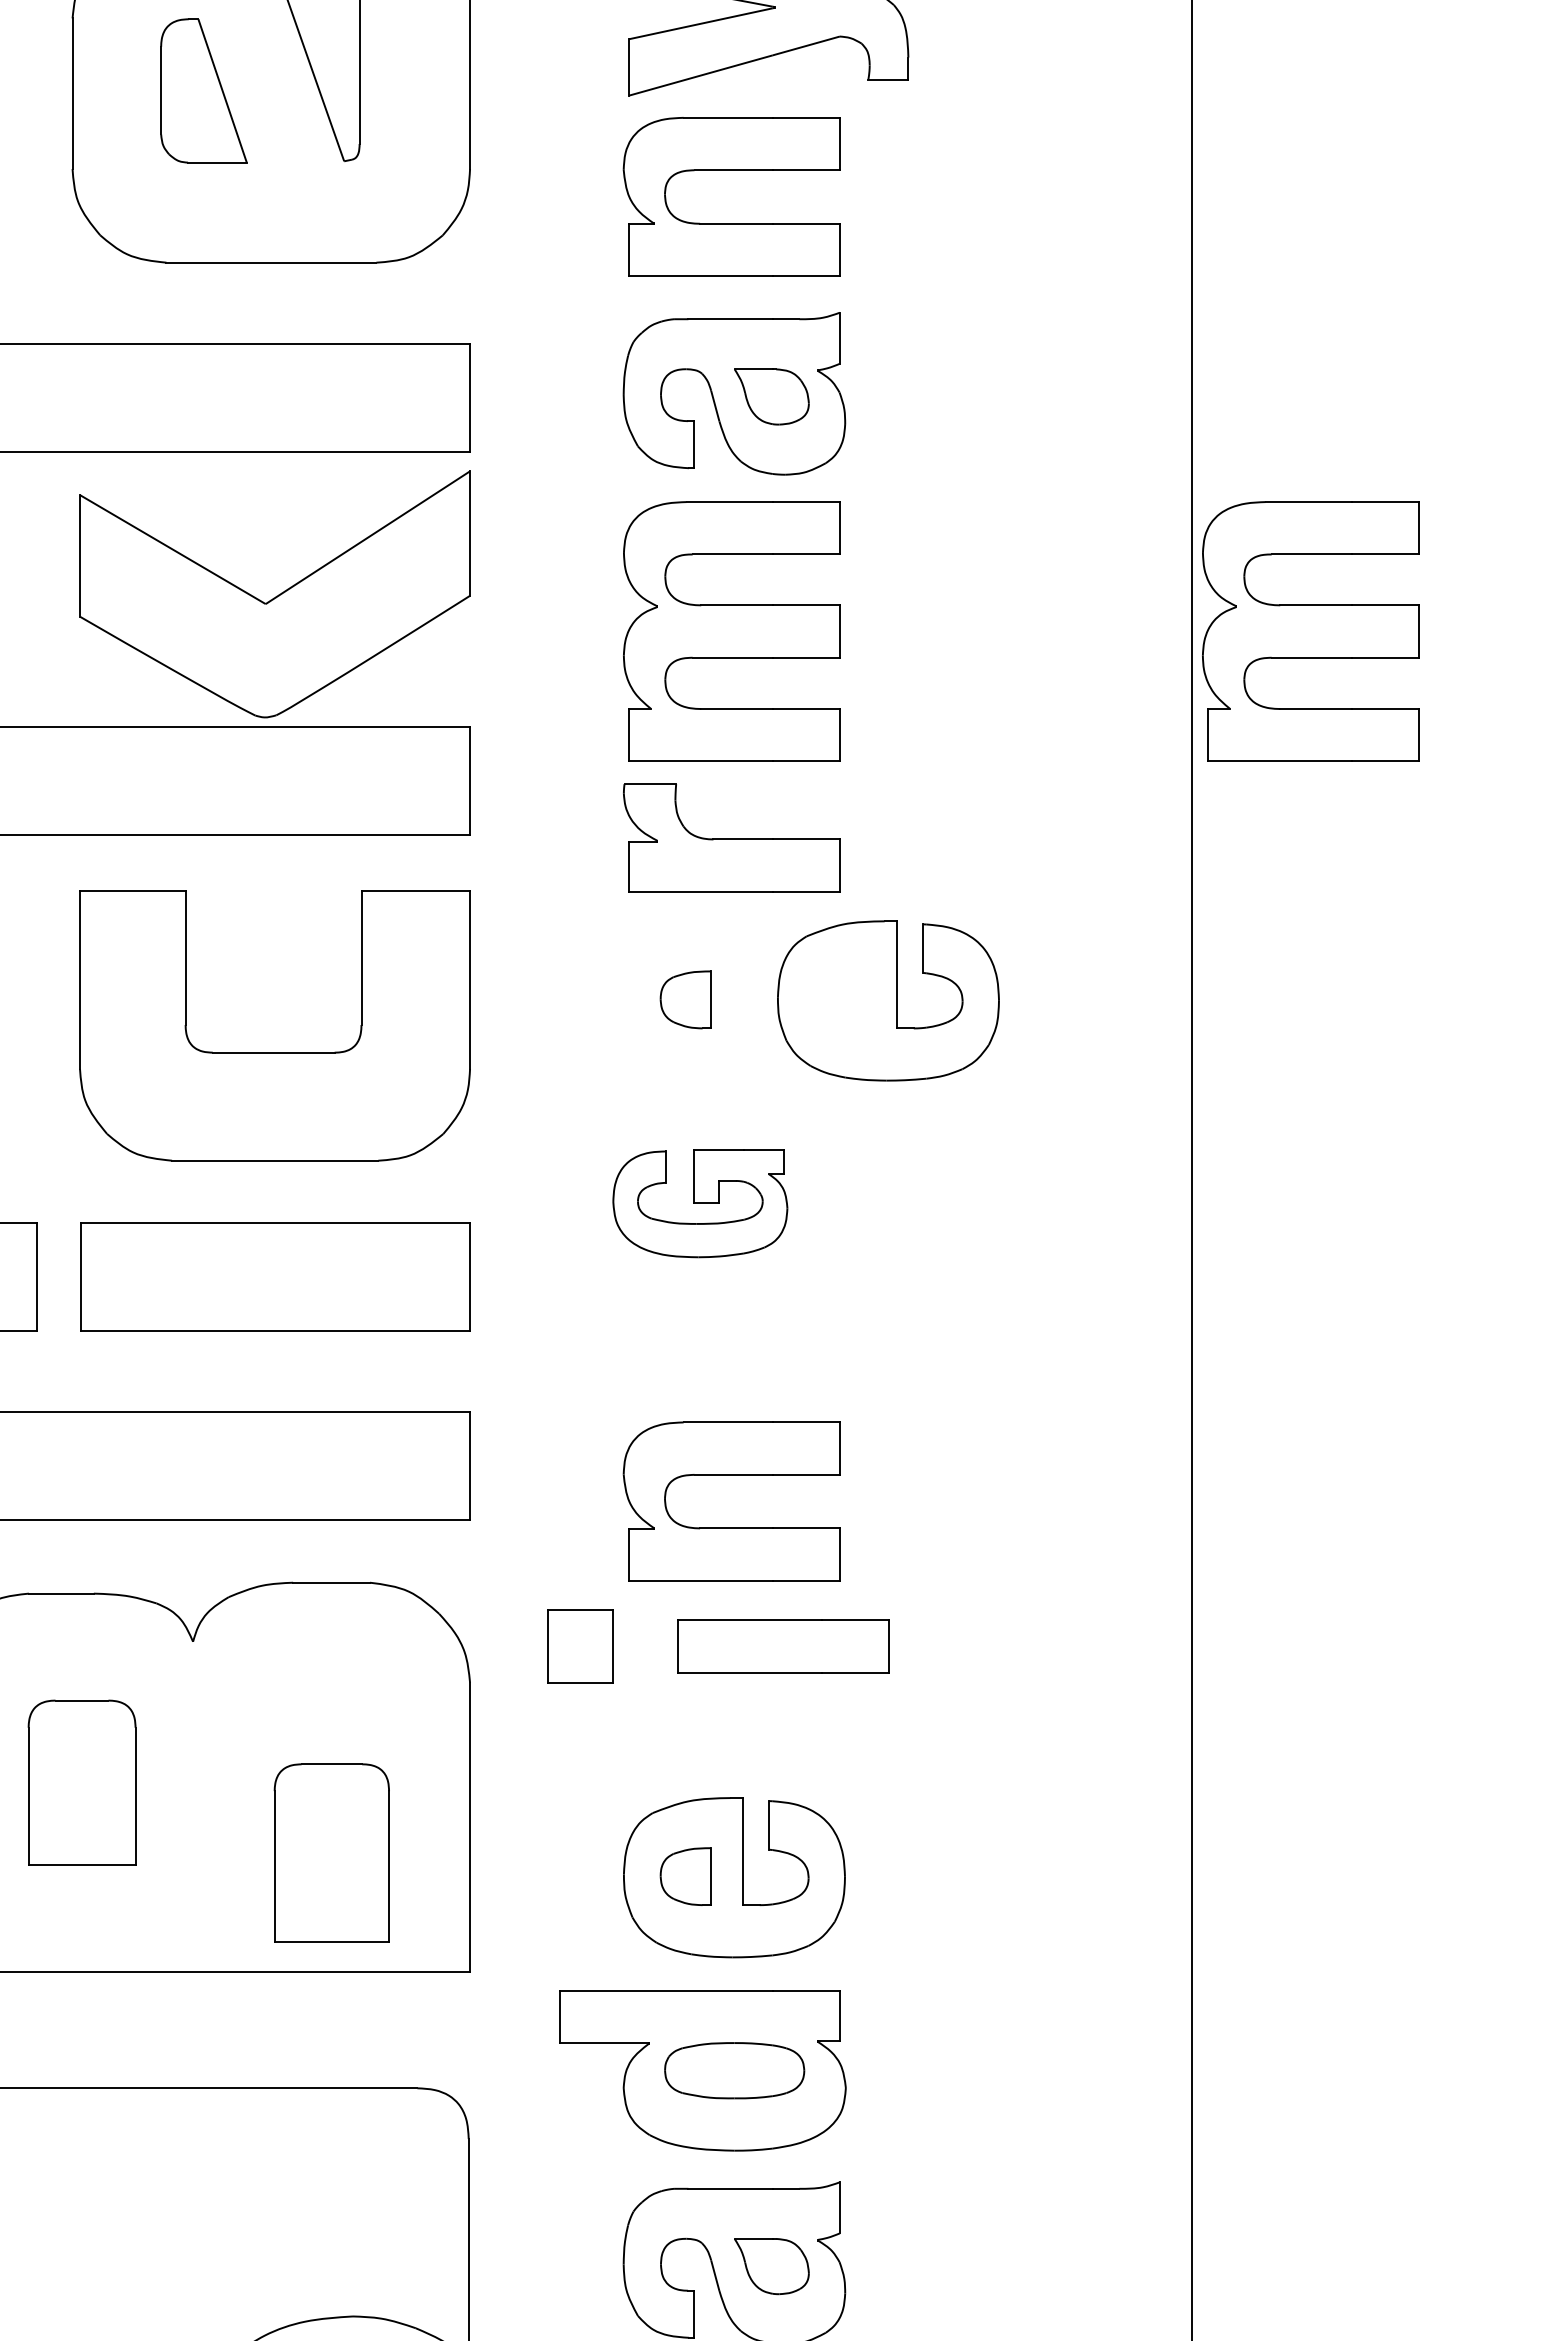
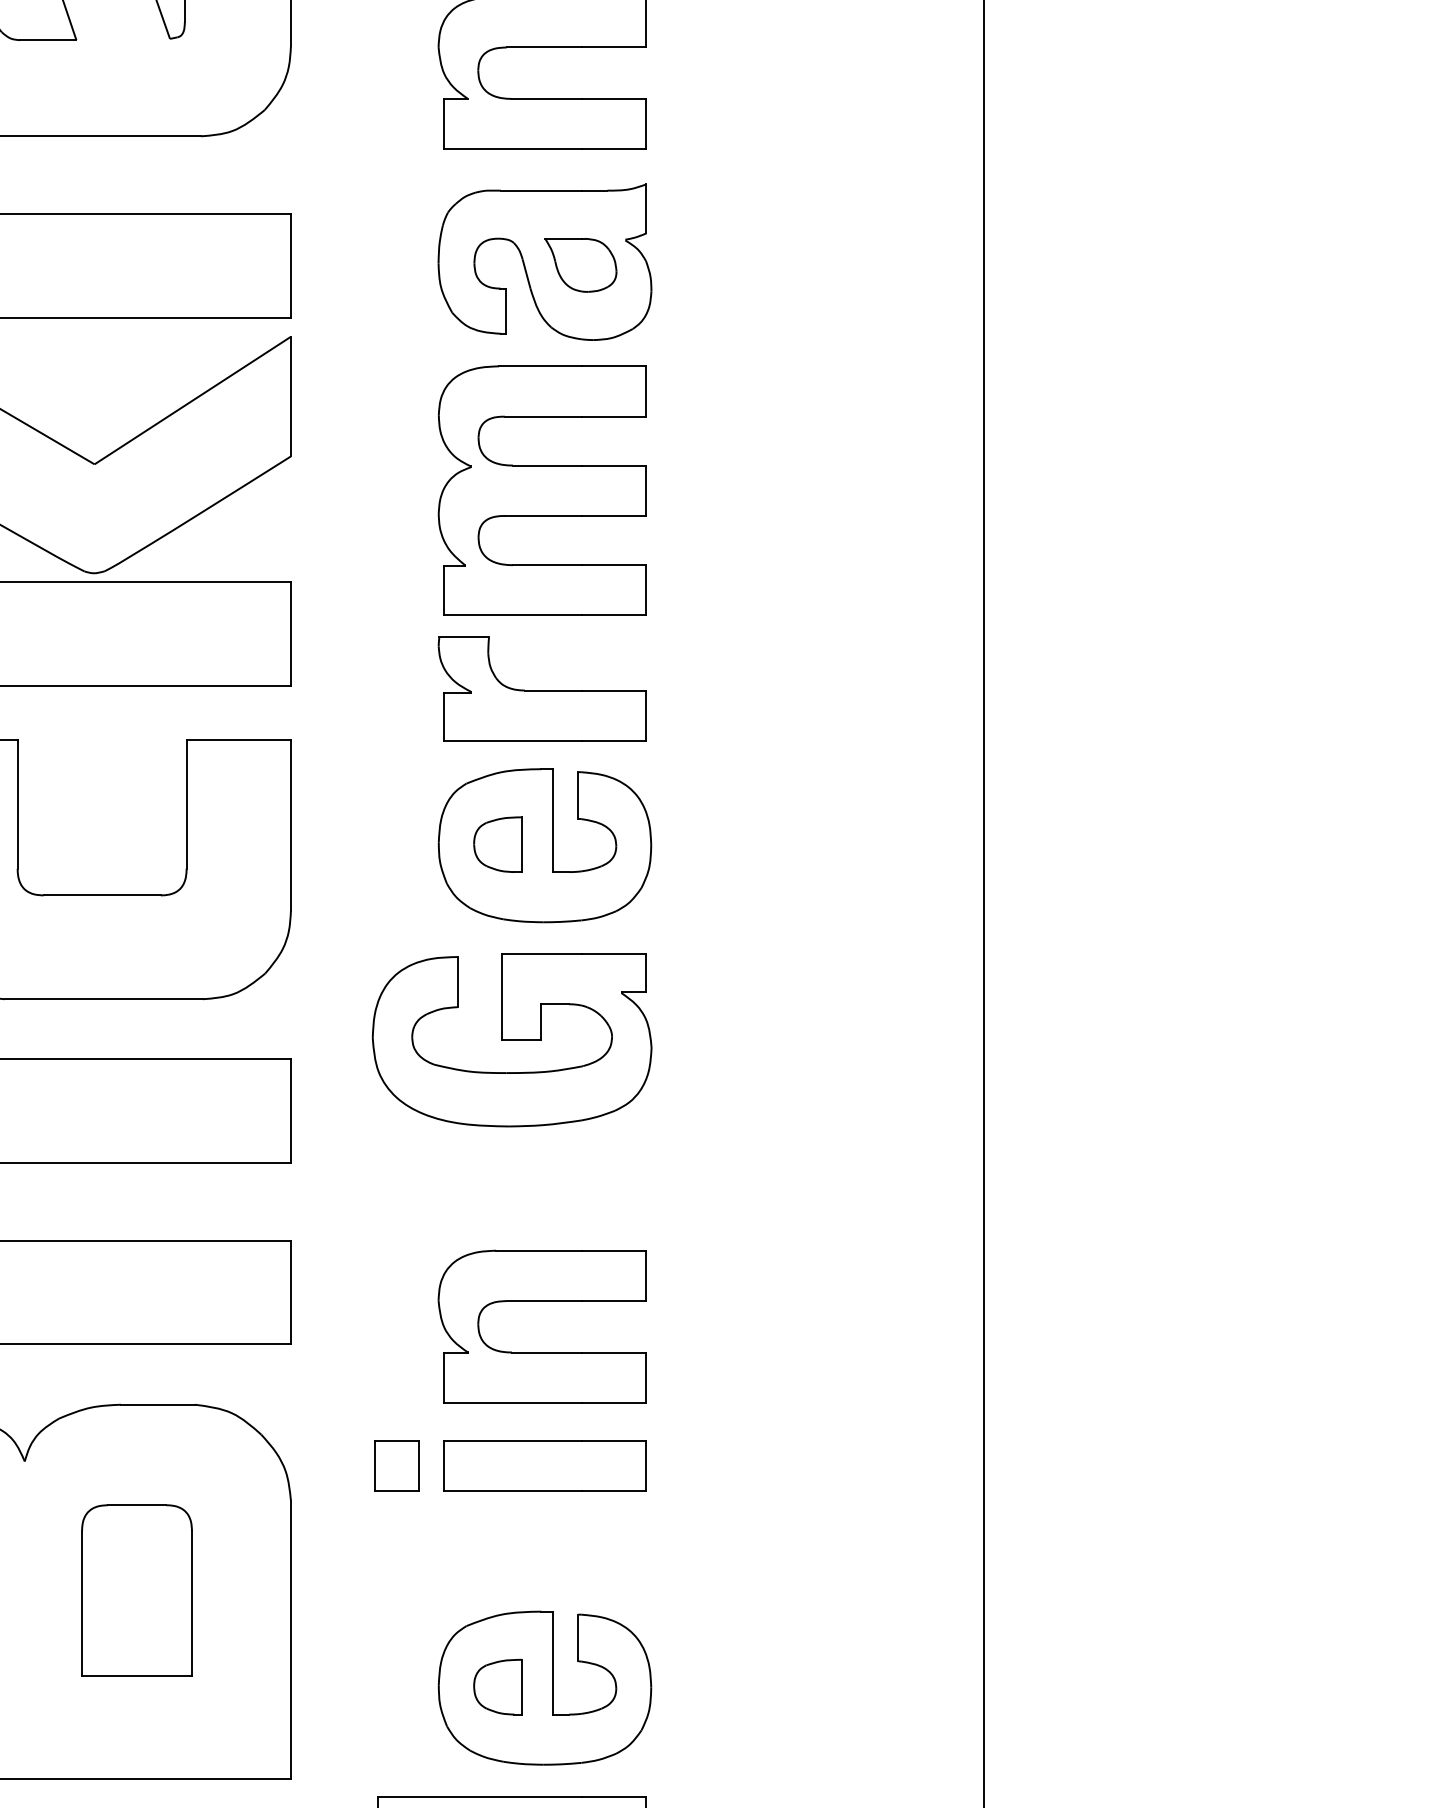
part: (1310, 631) -> (1098, 490), removed
part: (888, 1000) -> (545, 845), moved
part: (700, 1203) -> (512, 1040), size x1.67
part: (579, 1646) -> (396, 1466), size x0.71
part: (783, 1646) -> (545, 1466), moved
part: (331, 1852) -> (136, 1589), moved

